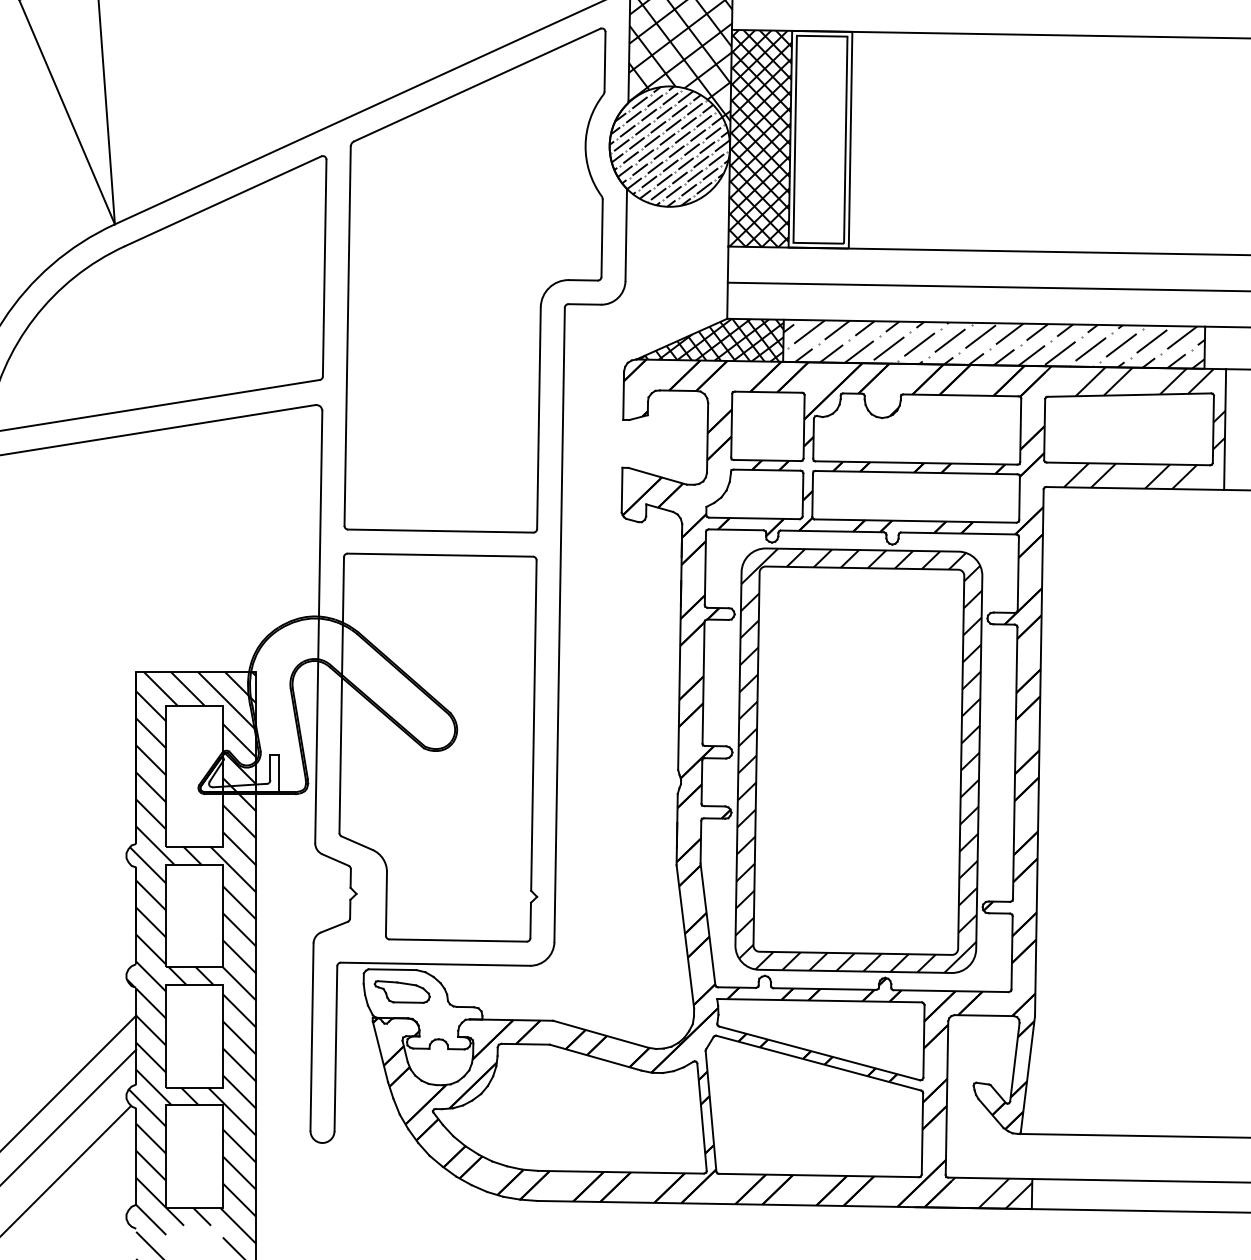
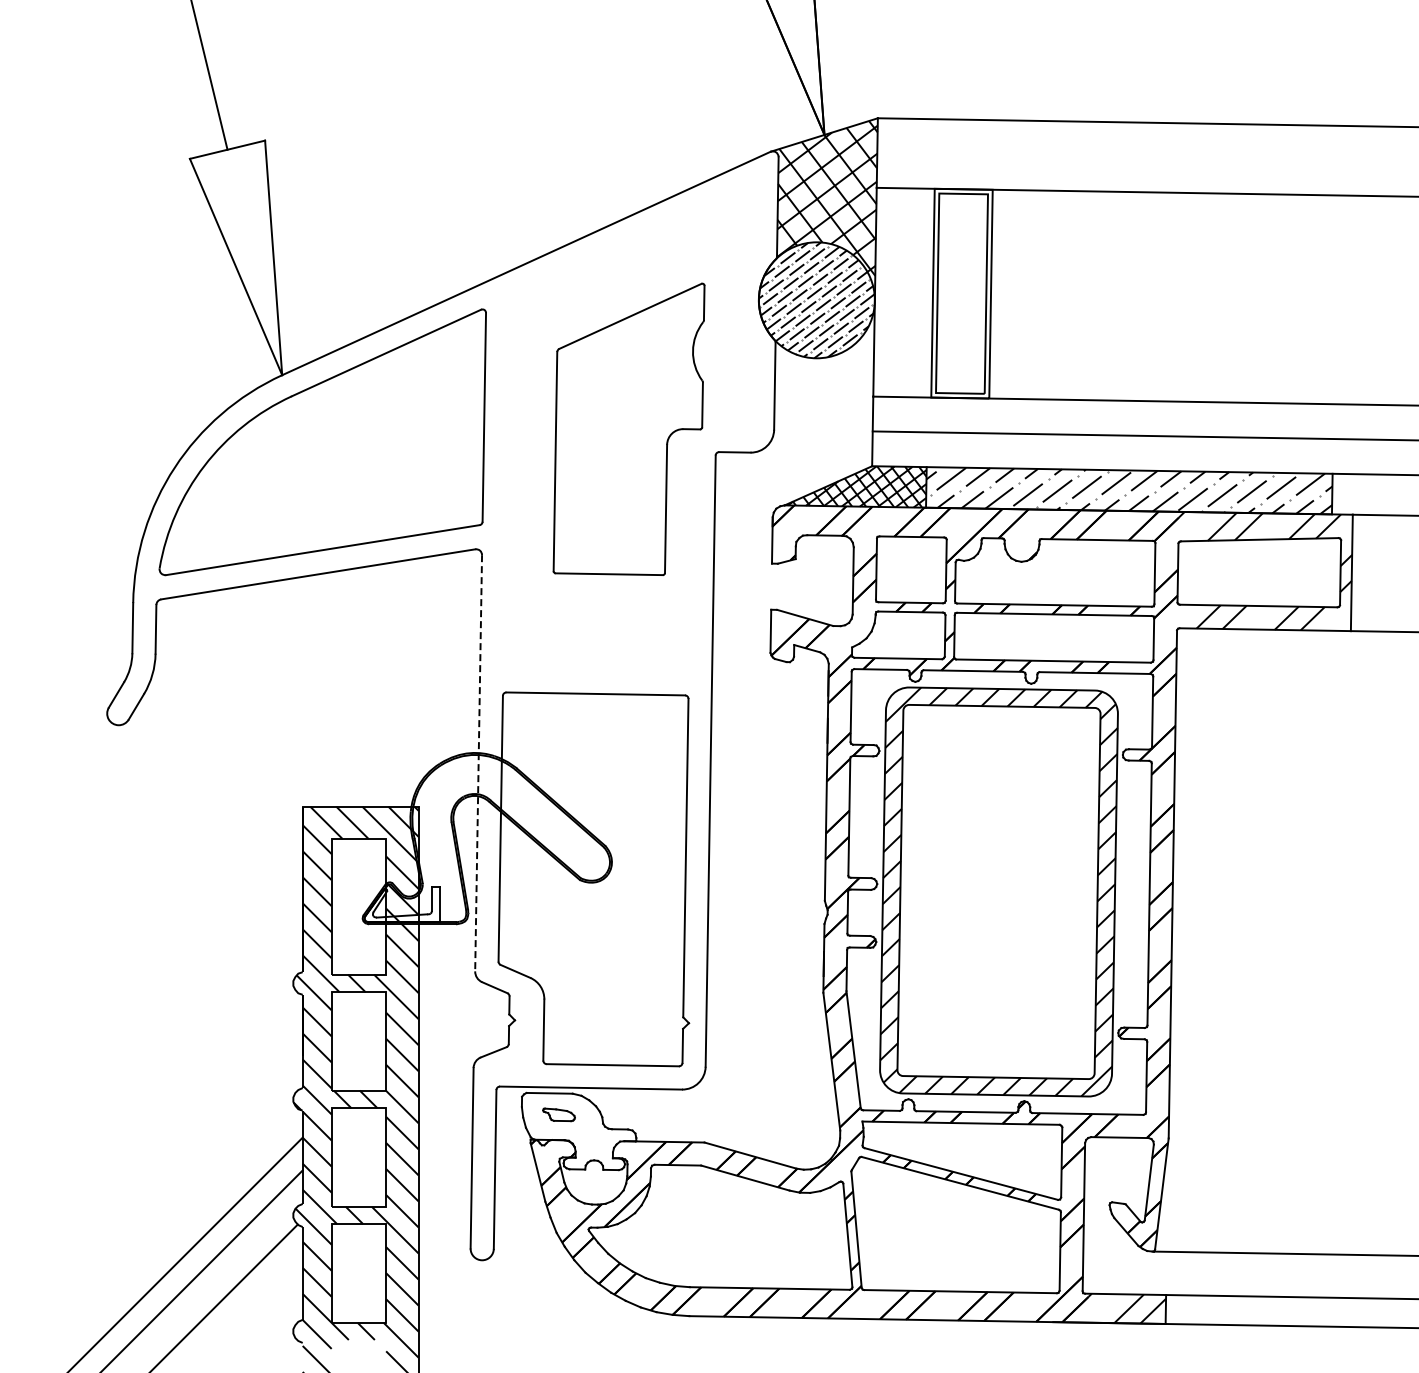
hatch: (759, 138) -> (903, 292), removed
part: (474, 280) -> (628, 429), size x0.6
line: (318, 627) -> (478, 763), solid -> dashed
part: (401, 991) -> (558, 1114), size x0.6

